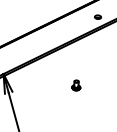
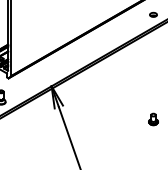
part: (76, 85) -> (153, 119), moved

